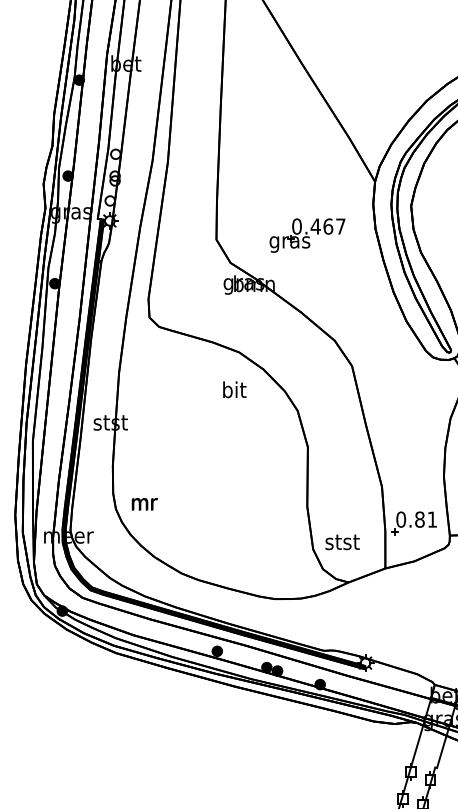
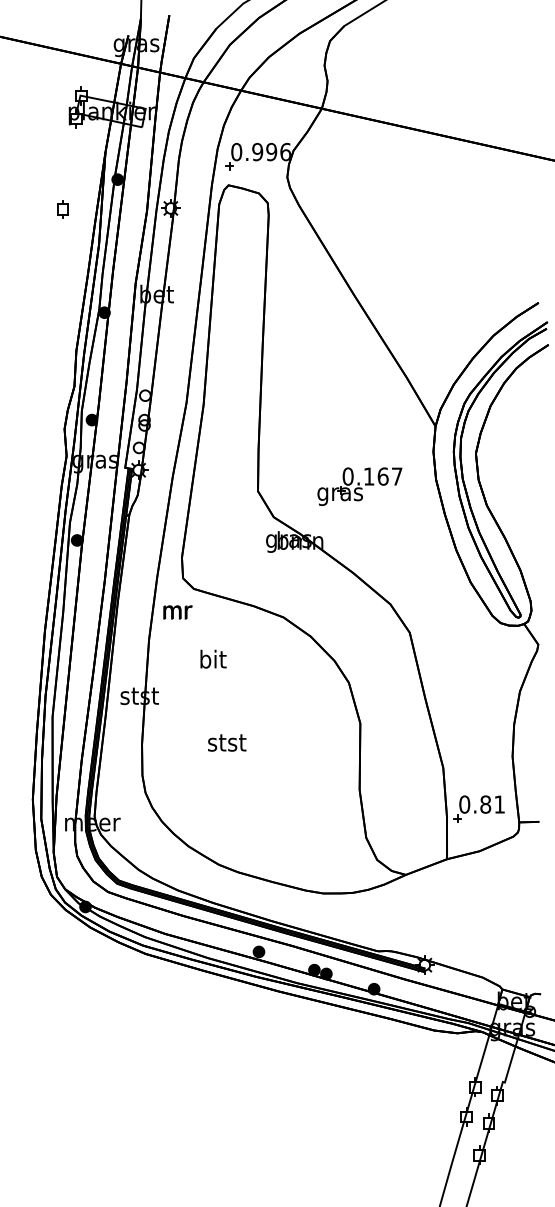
text: (315, 226) -> (368, 476), 0.467 -> 0.167
text: (234, 389) -> (213, 658), moved
text: (144, 504) -> (177, 612), moved
text: (342, 541) -> (227, 742), moved

